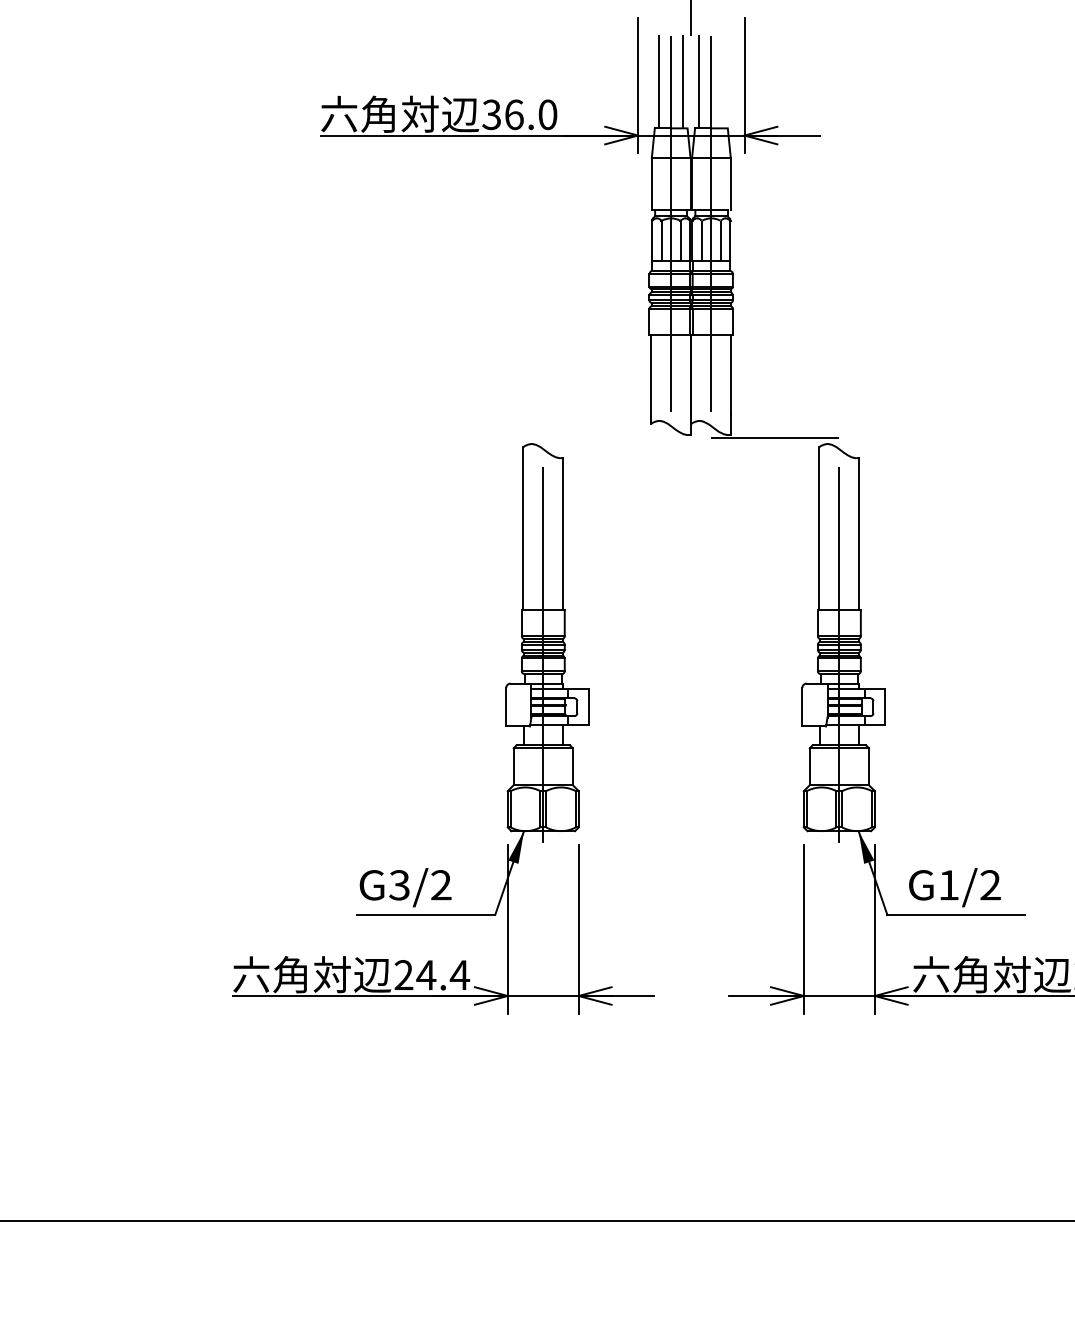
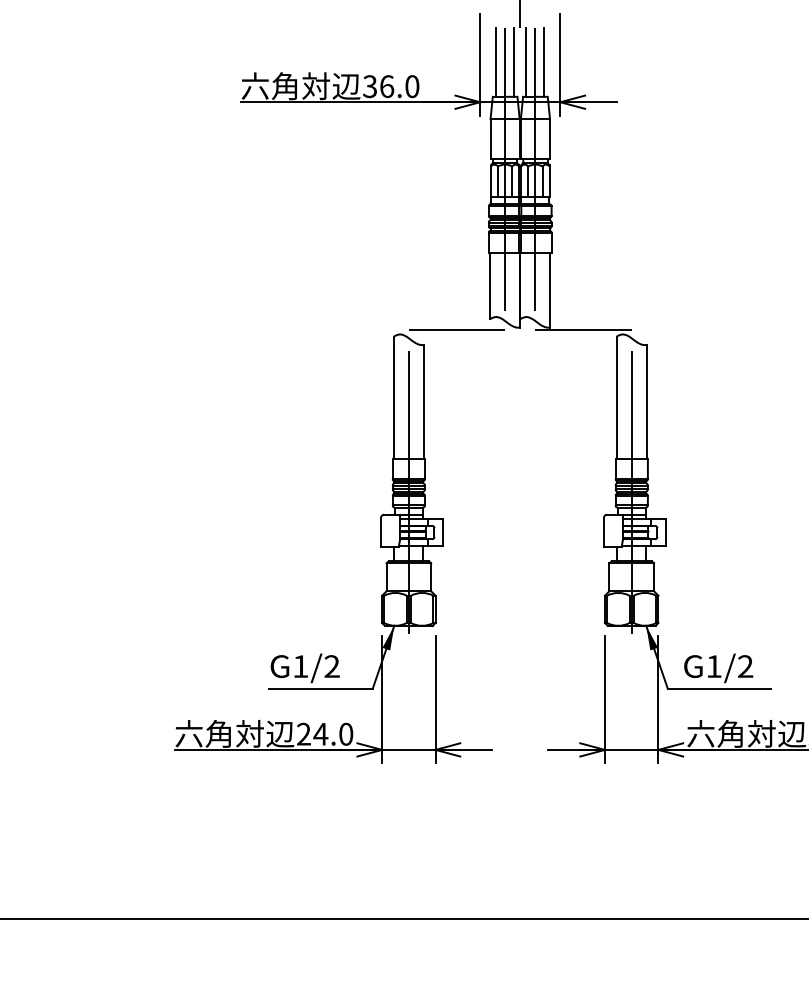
line: (723, 81) -> (544, 61), added
line: (606, 438) -> (456, 330), added
text: (399, 885) -> (300, 666), G3/2 -> G1/2
text: (459, 974) -> (345, 733), 24.4 -> 24.0

